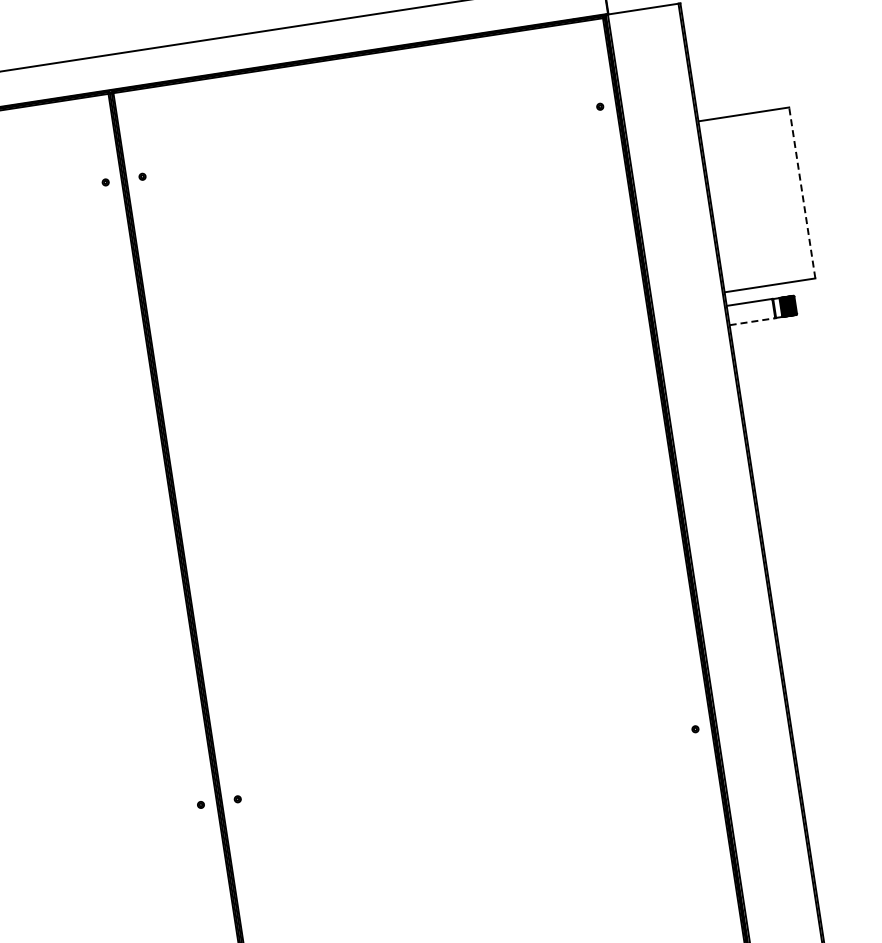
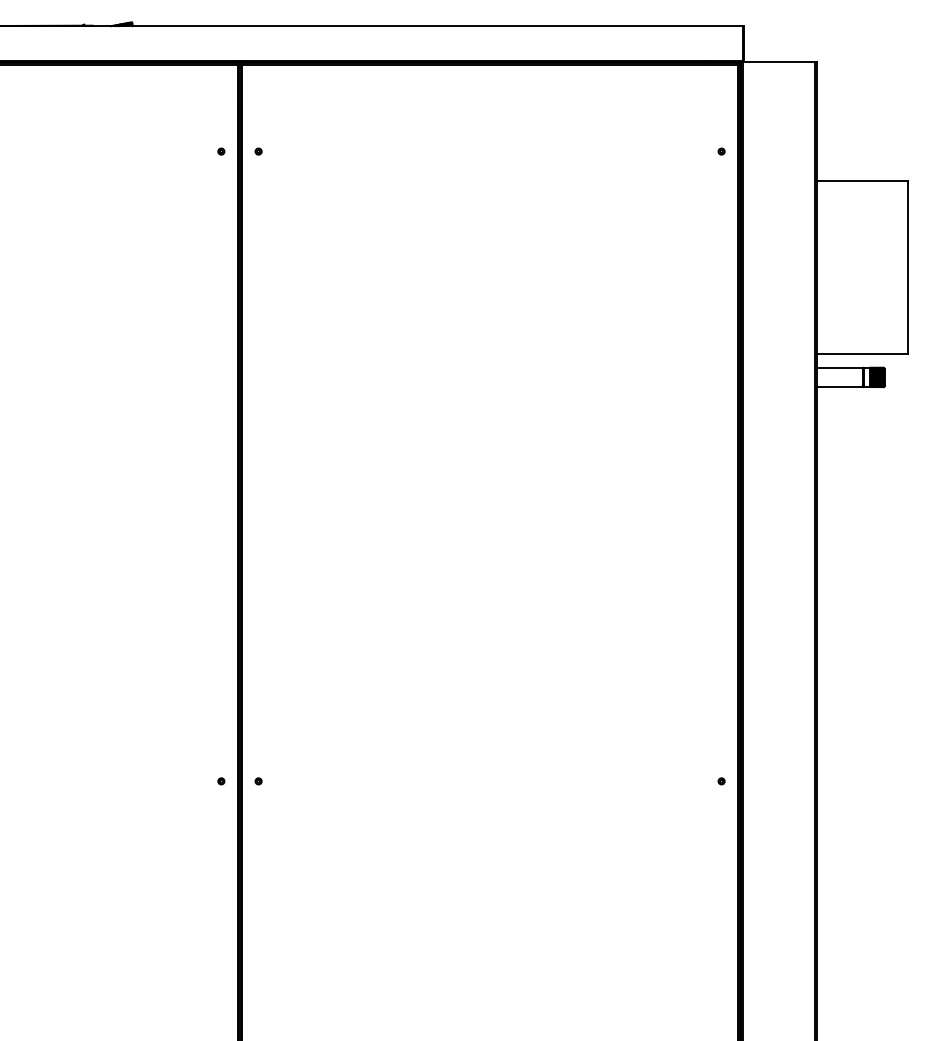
line: (802, 192) -> (908, 266), dashed -> solid
line: (753, 321) -> (840, 387), dashed -> solid

